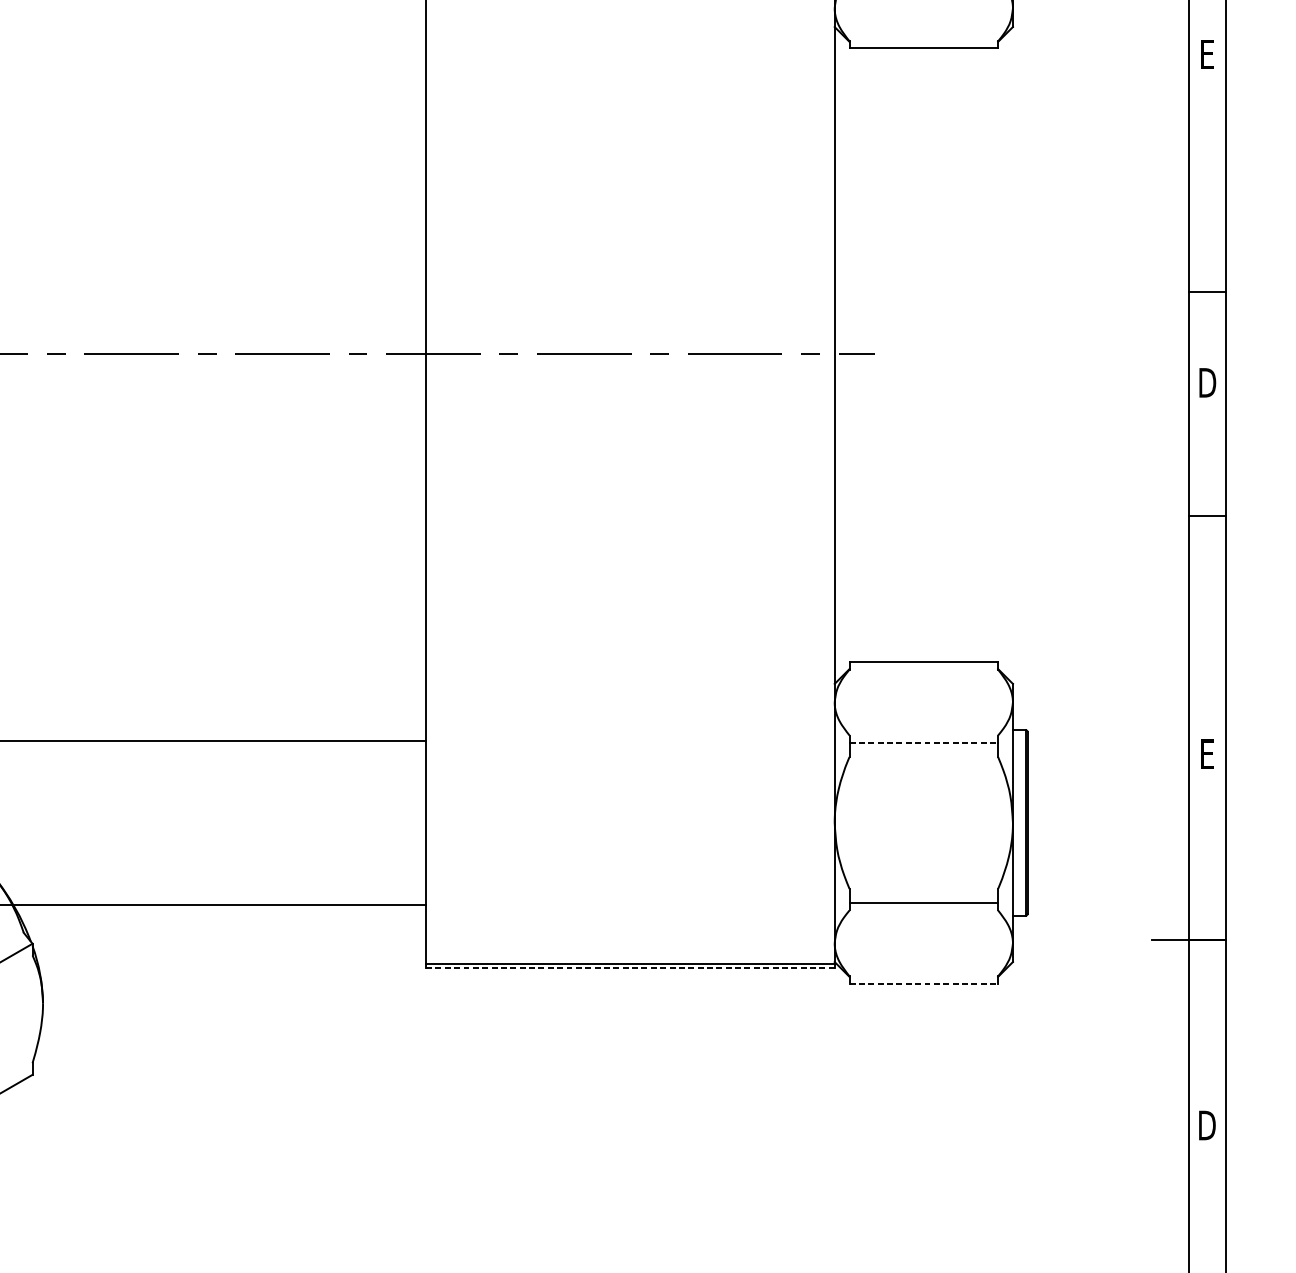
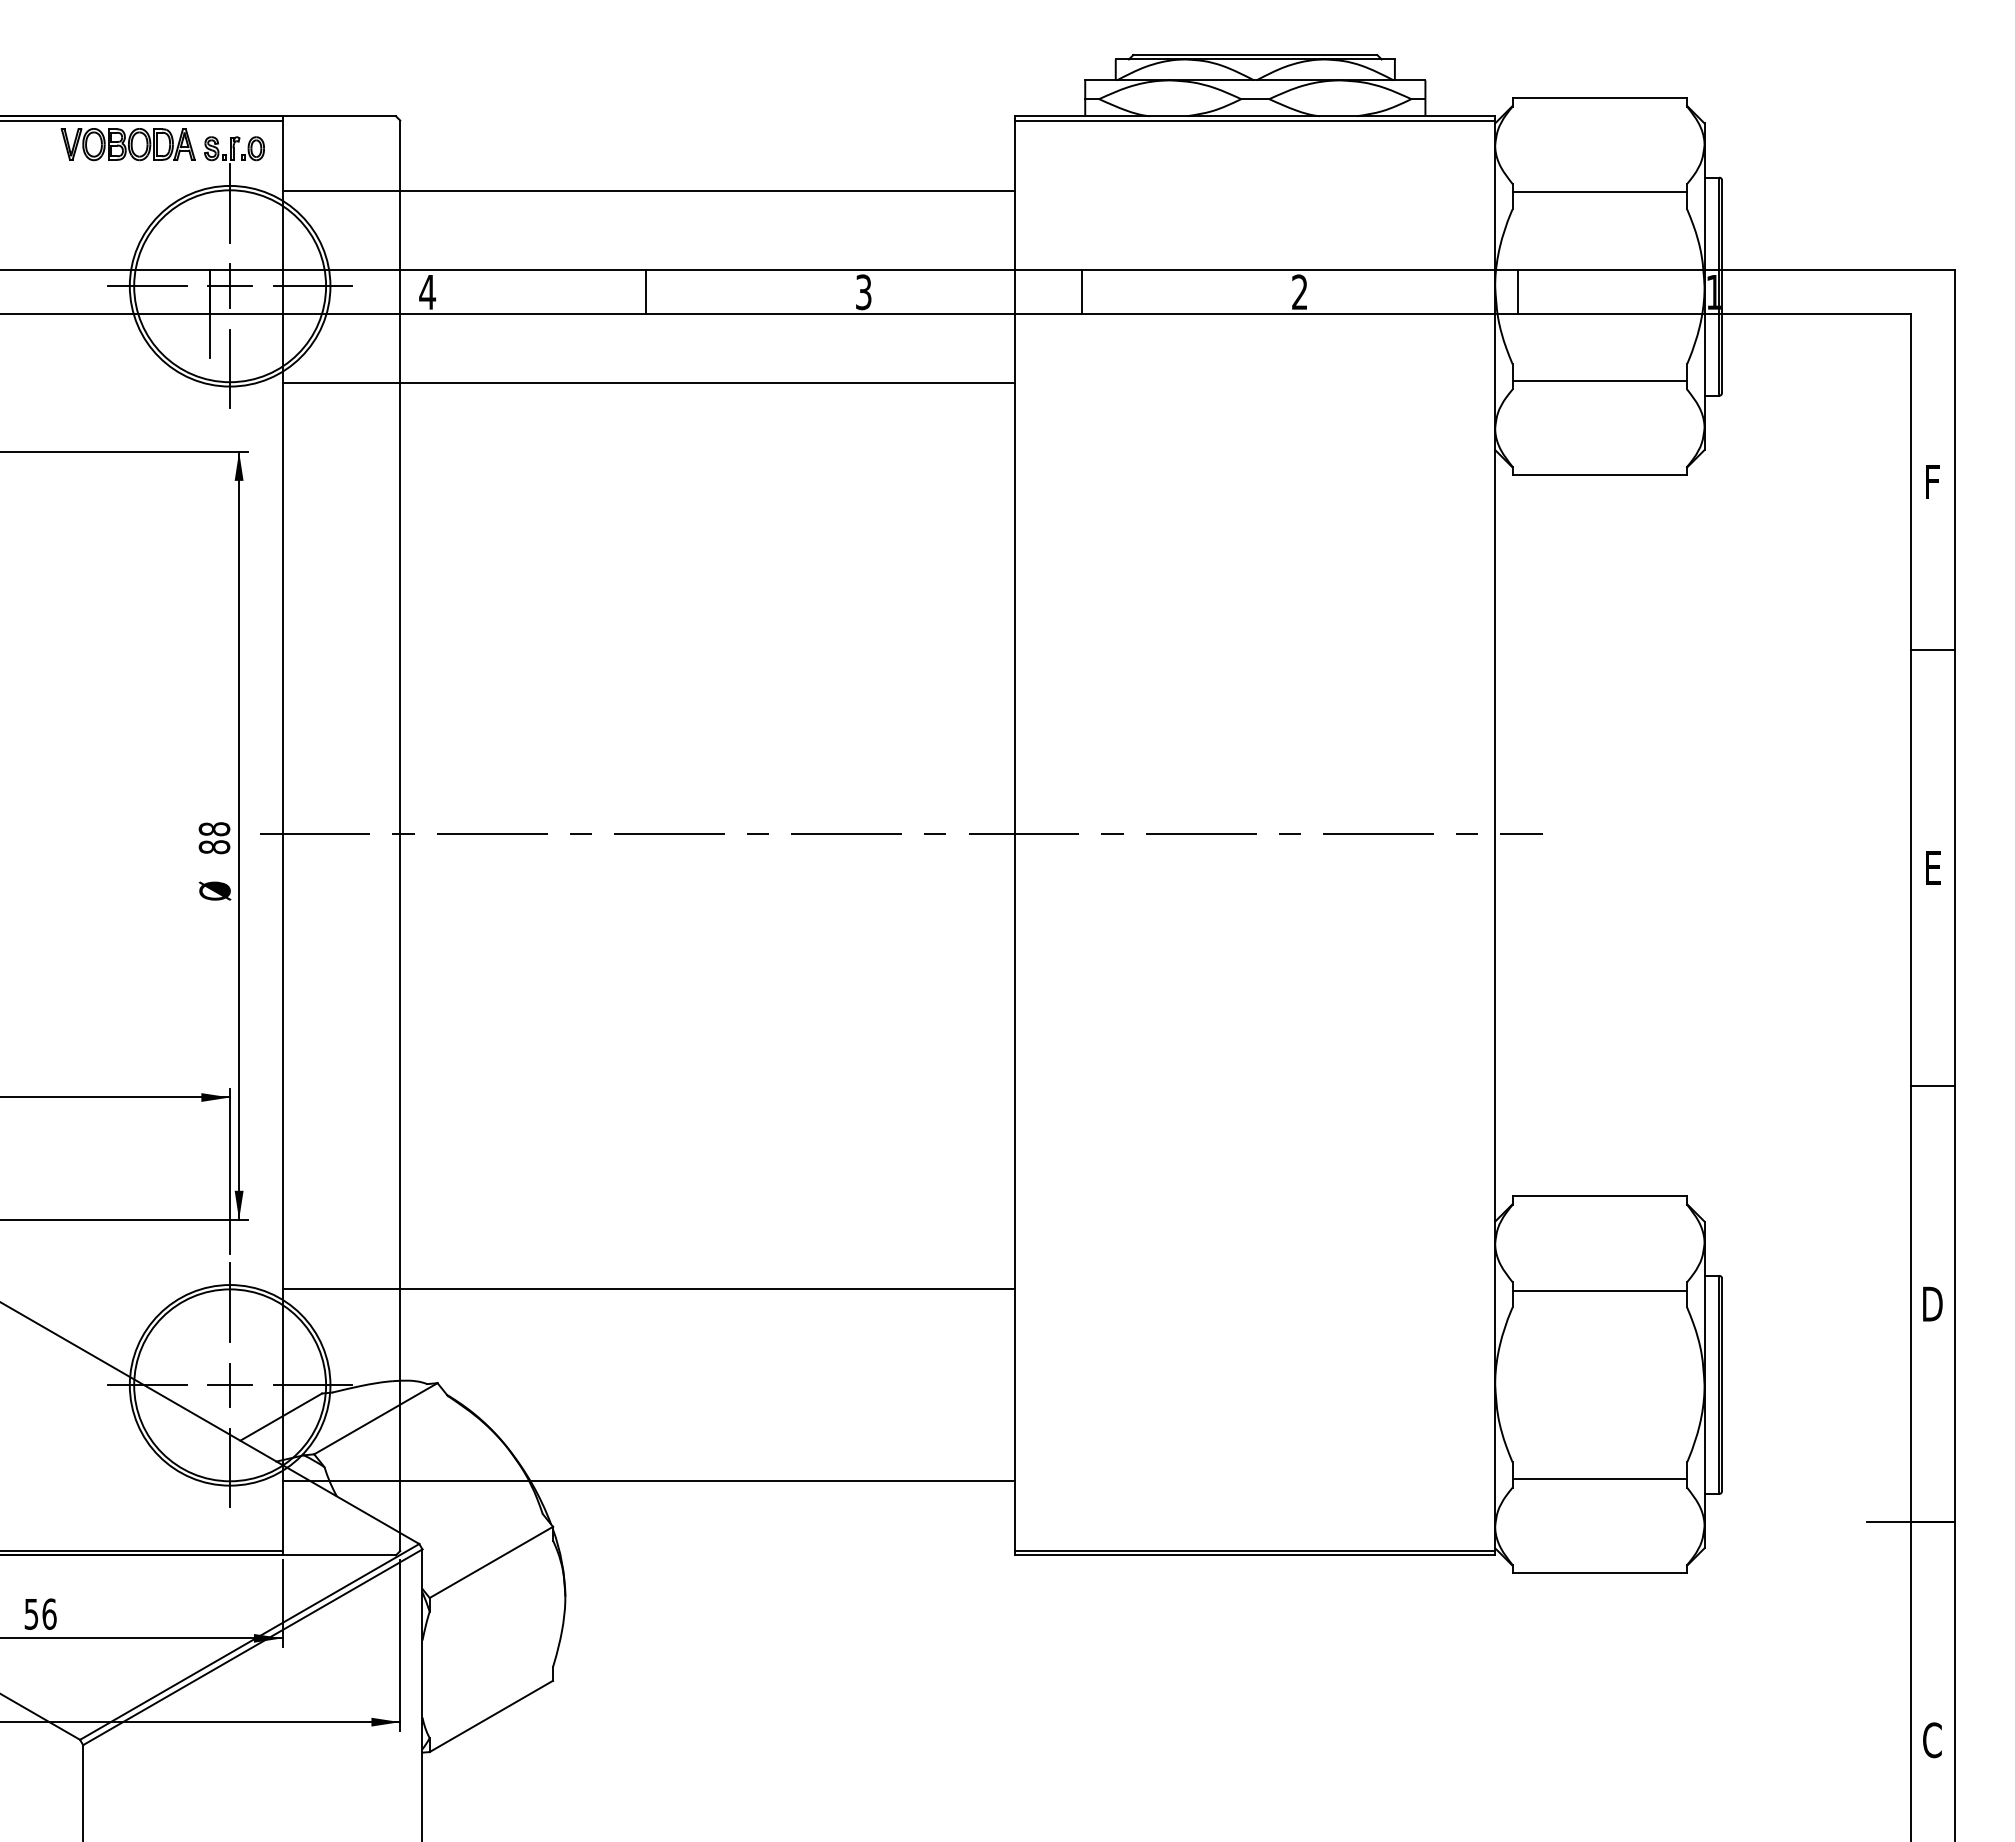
text: (1207, 53) -> (1932, 481), E -> F
line: (1207, 291) -> (1932, 649), moved
text: (1207, 382) -> (1933, 867), D -> E
line: (1207, 515) -> (1932, 1085), moved
line: (924, 742) -> (1600, 1290), dashed -> solid
text: (1207, 753) -> (1932, 1303), E -> D
line: (630, 968) -> (1255, 1555), dashed -> solid
line: (924, 983) -> (1600, 1573), dashed -> solid
text: (1207, 1125) -> (1932, 1740), D -> C

